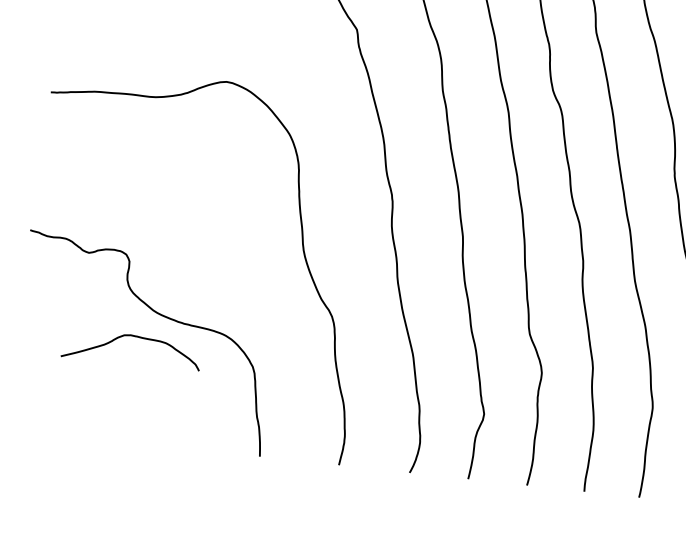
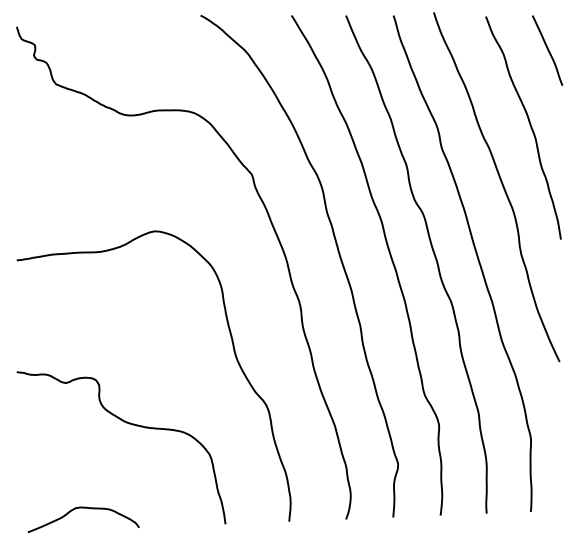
curve: (133, 337) -> (83, 508), moved

